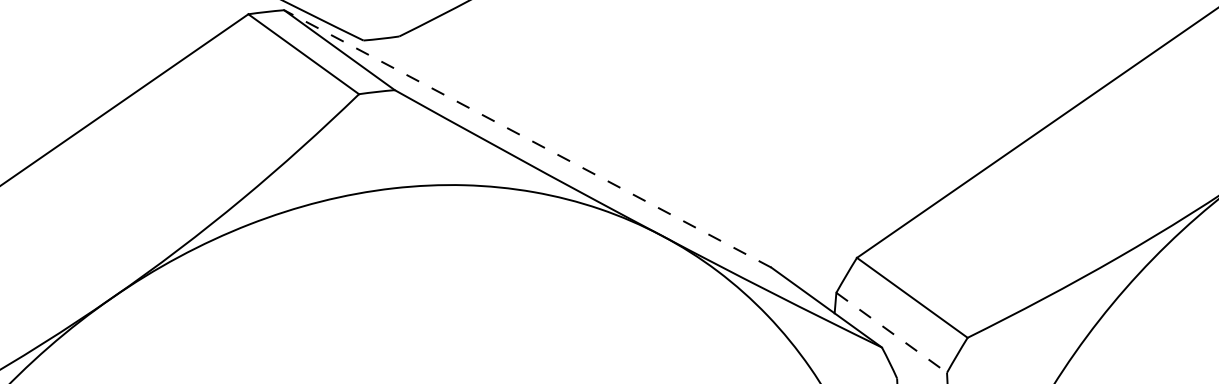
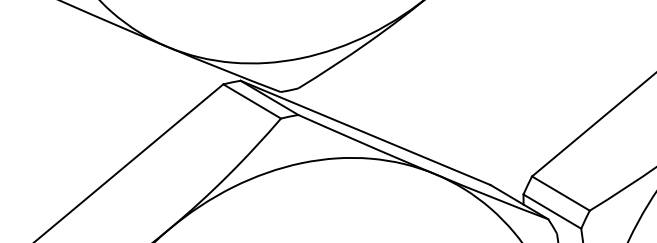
line: (527, 138) -> (365, 132), dashed -> solid
line: (891, 332) -> (552, 211), dashed -> solid

